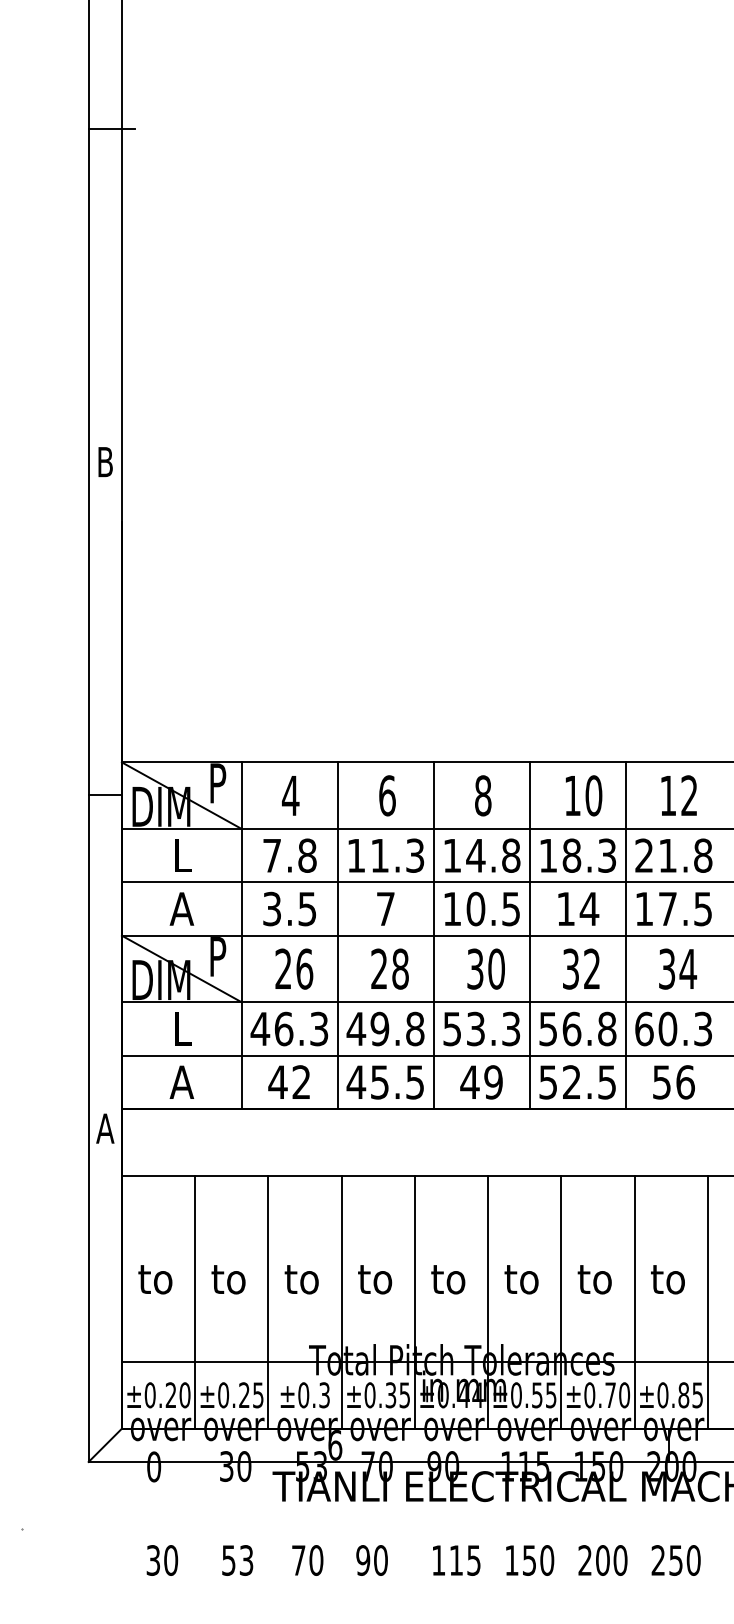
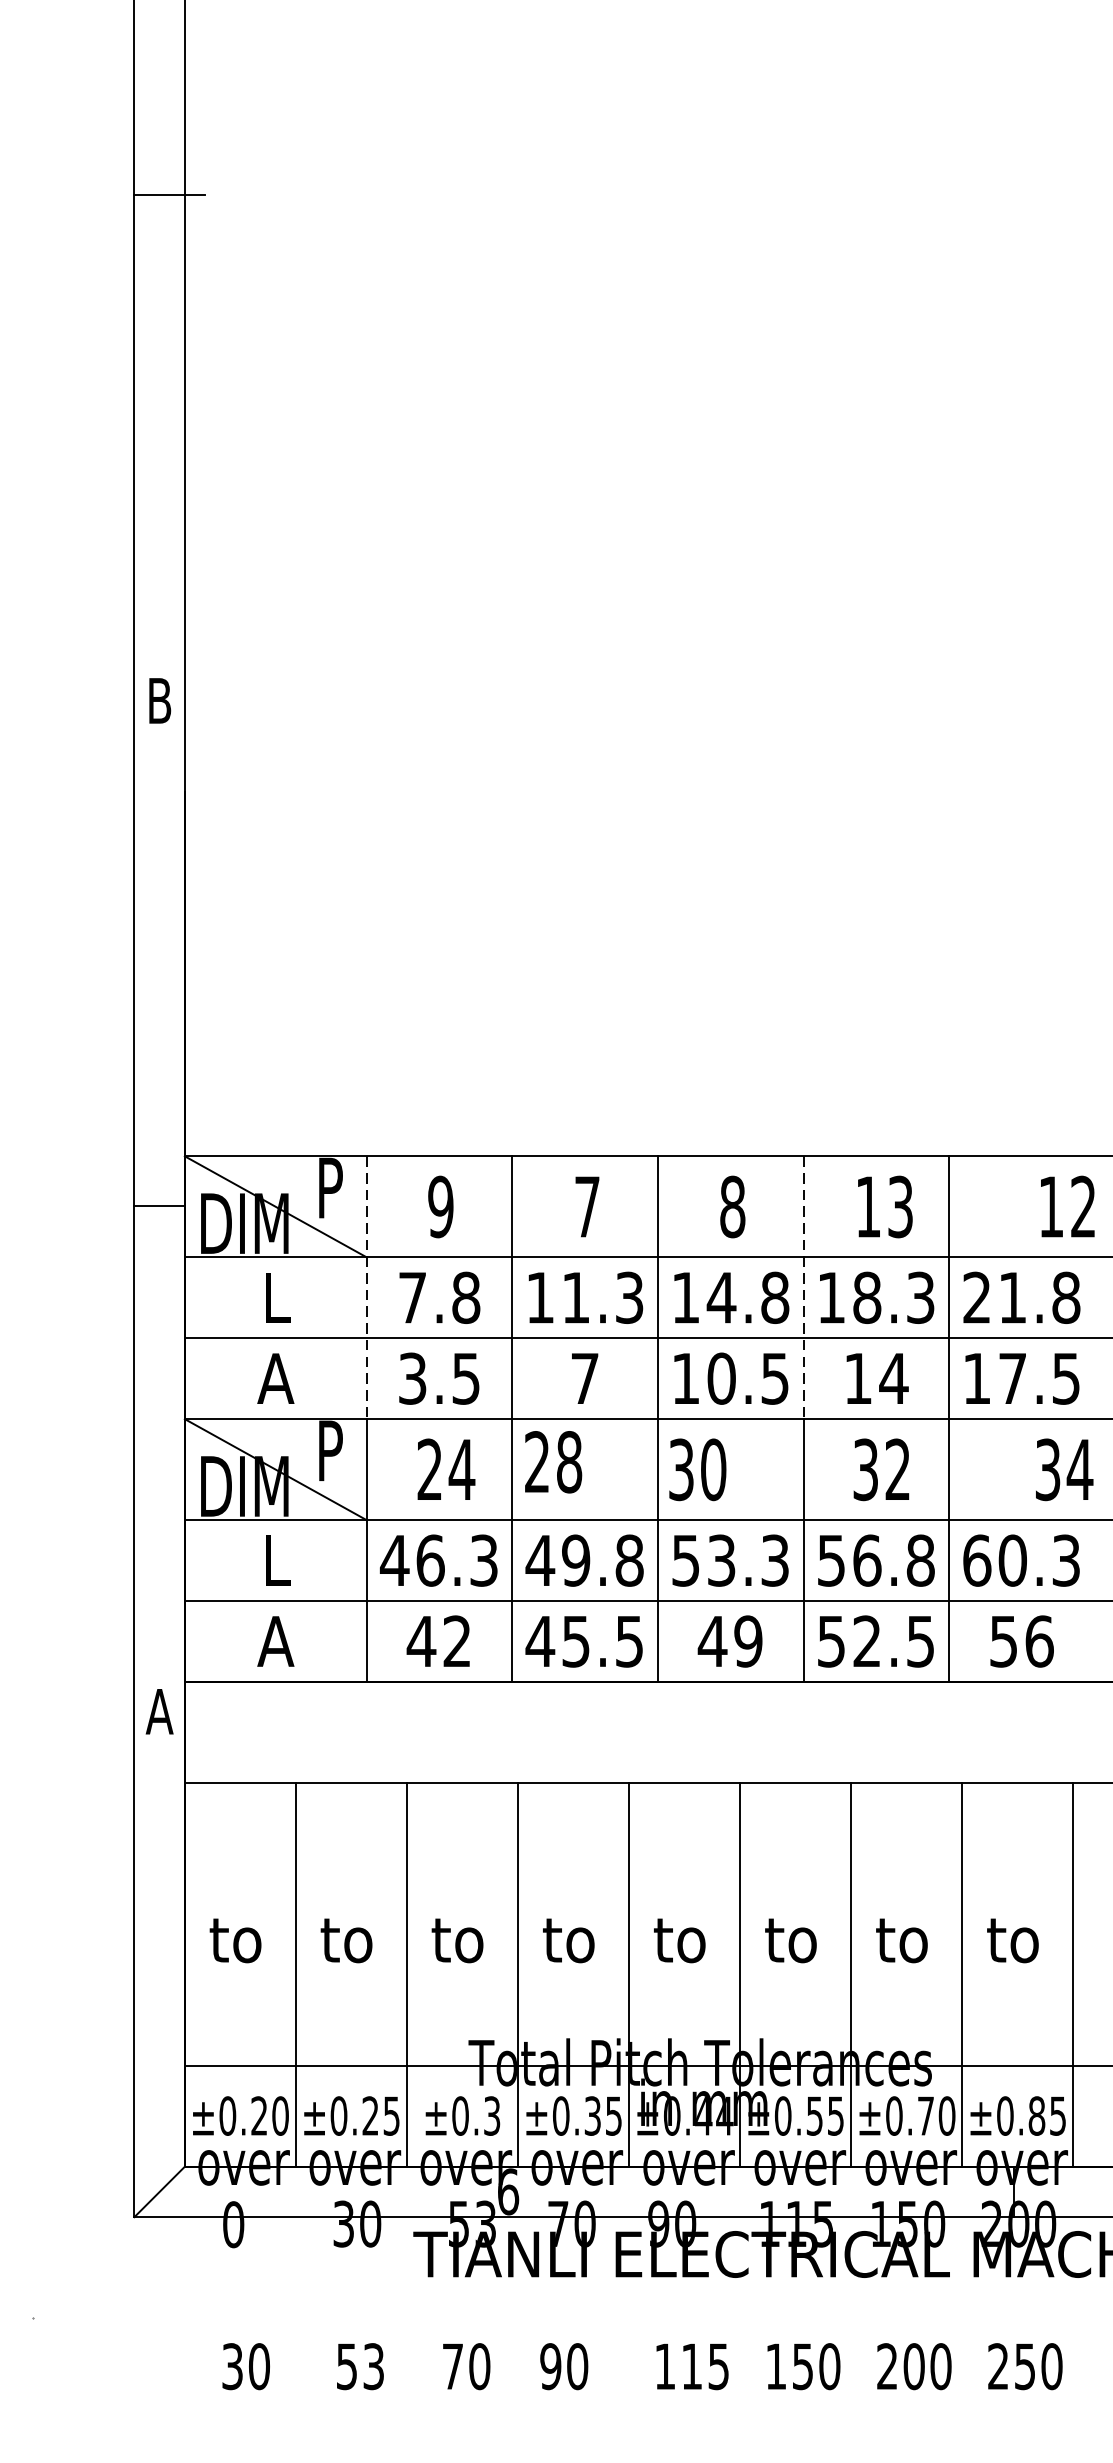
text: (290, 795) -> (440, 1206), 4 -> 9
text: (387, 795) -> (587, 1206), 6 -> 7
text: (593, 795) -> (899, 1206), 10 -> 13
text: (678, 795) -> (1066, 1206), moved
line: (241, 849) -> (366, 1288), solid -> dashed
line: (529, 849) -> (802, 1288), solid -> dashed
text: (304, 968) -> (461, 1468), 26 -> 24
text: (389, 968) -> (552, 1461), moved
text: (485, 968) -> (696, 1468), moved
text: (678, 968) -> (1065, 1468), moved

